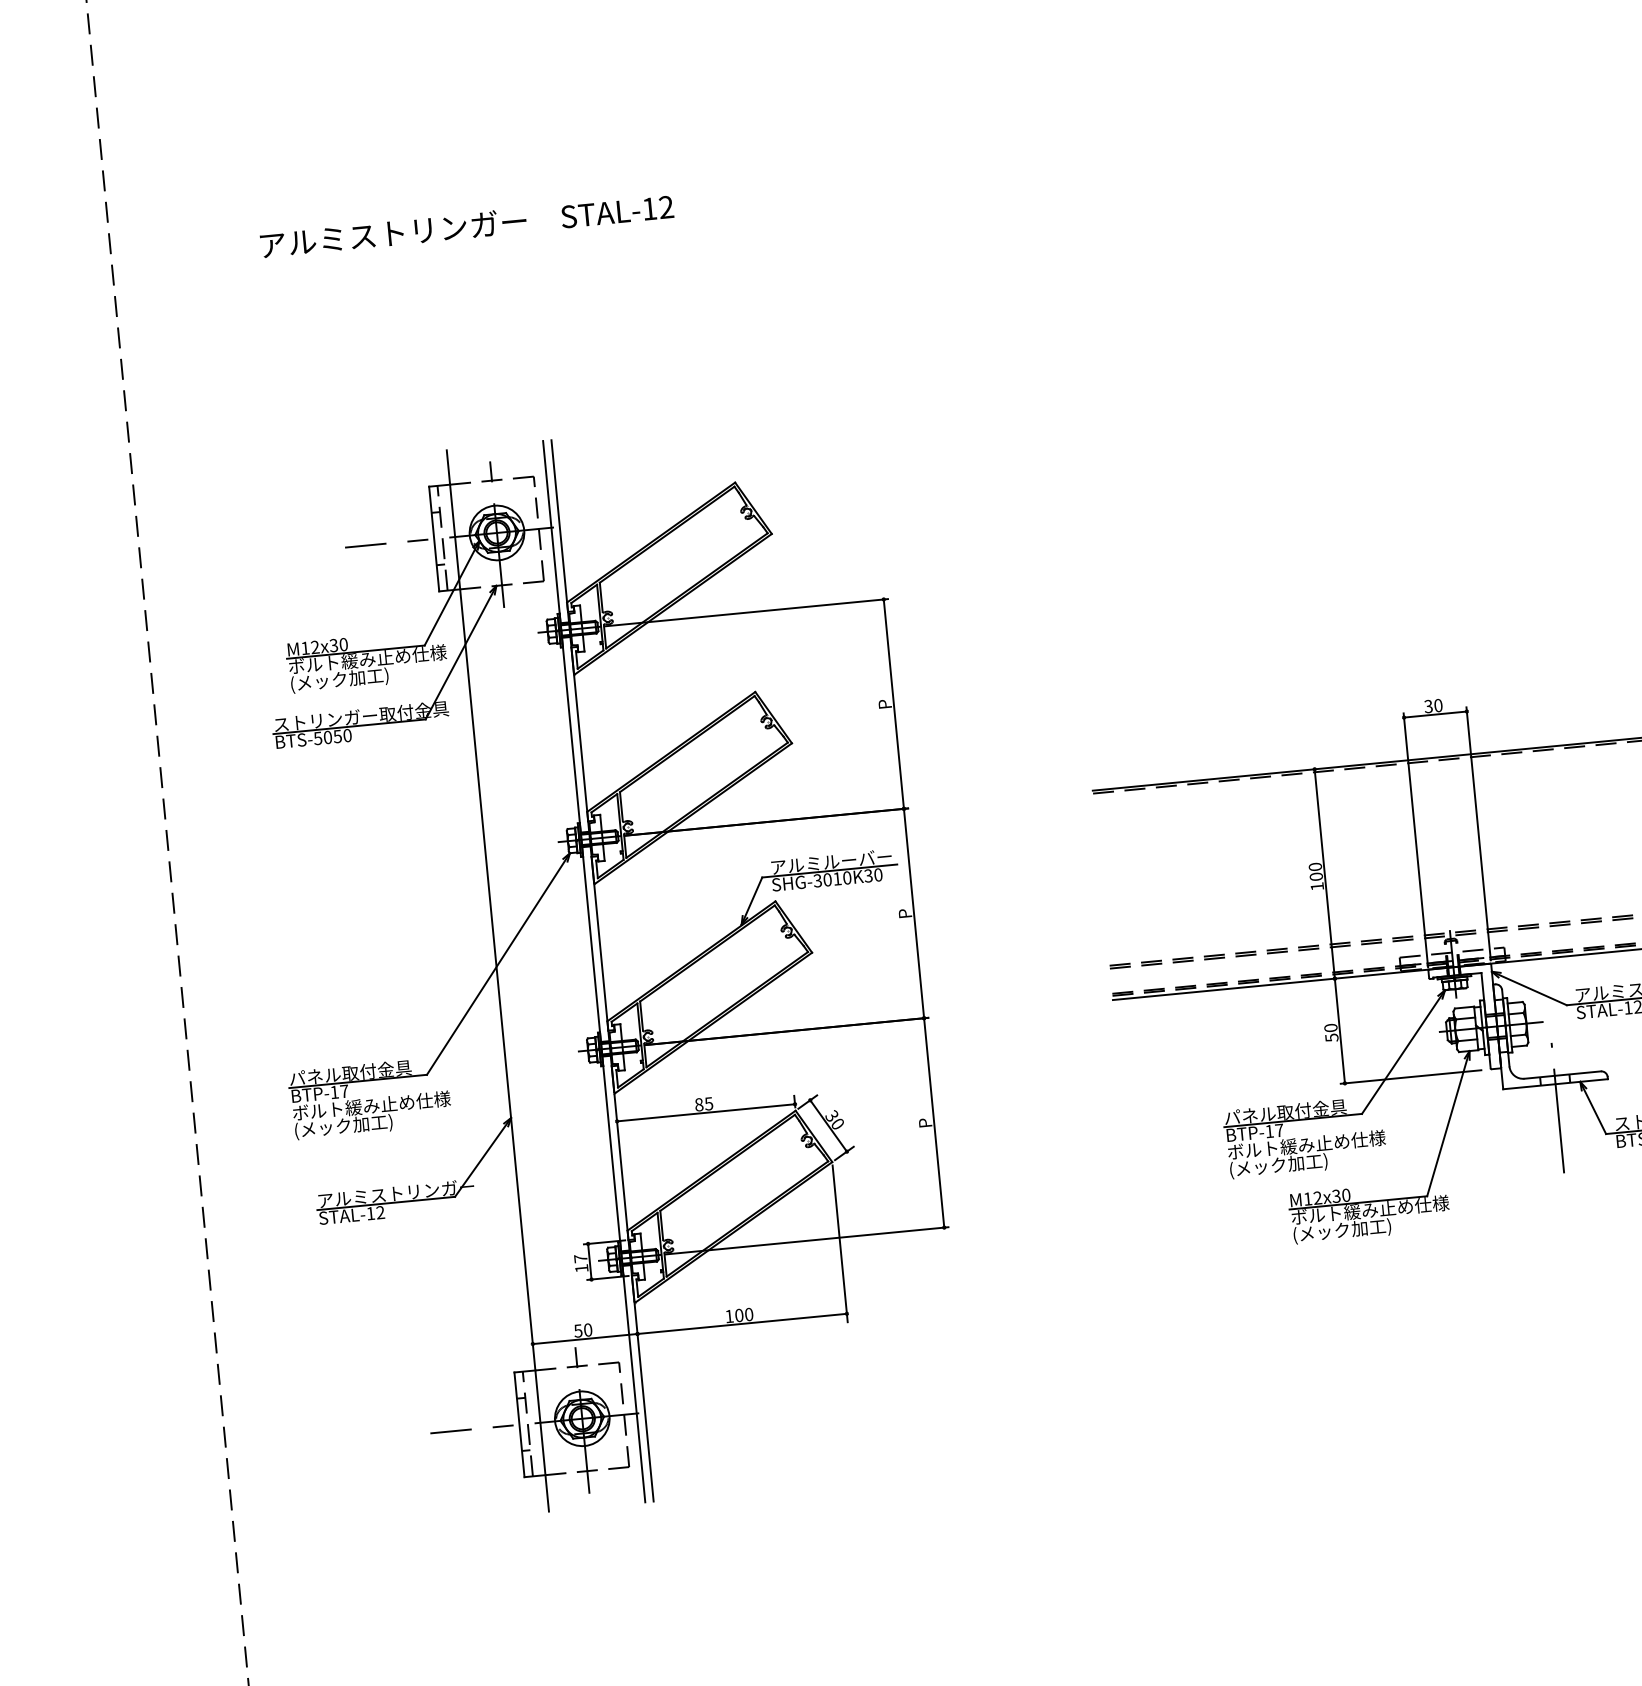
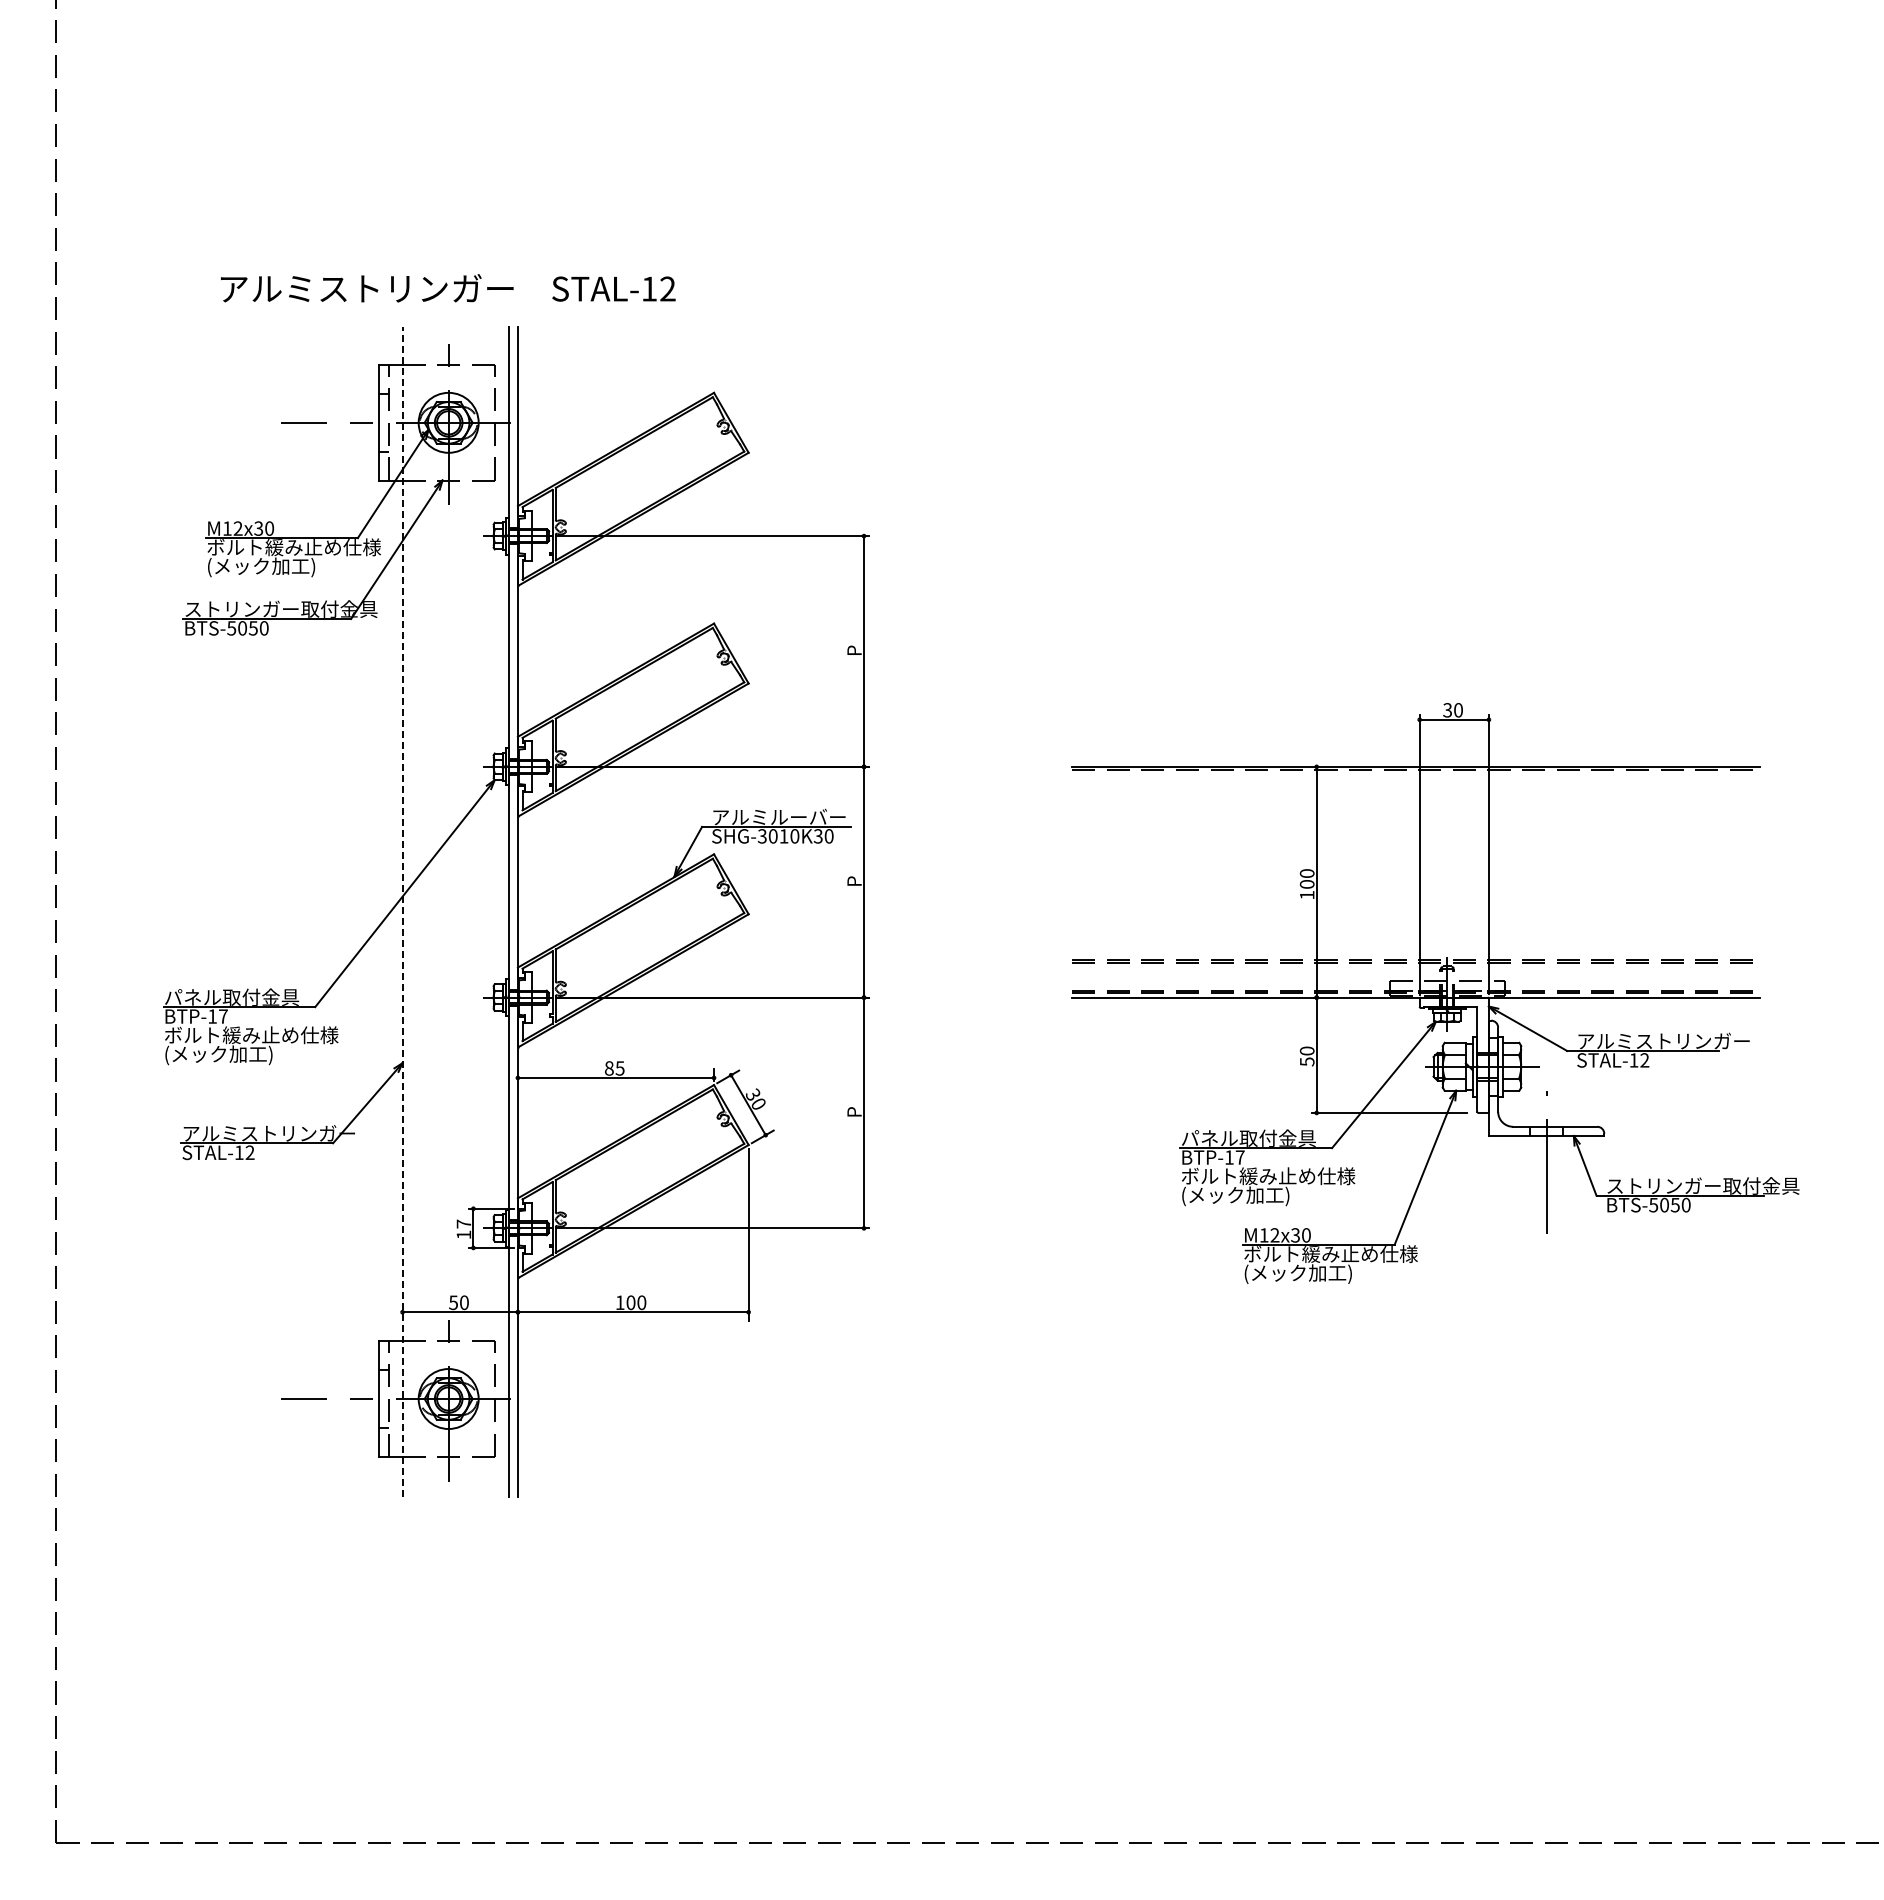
text: (467, 225) -> (448, 288), moved
line: (497, 981) -> (402, 912), solid -> dashed

